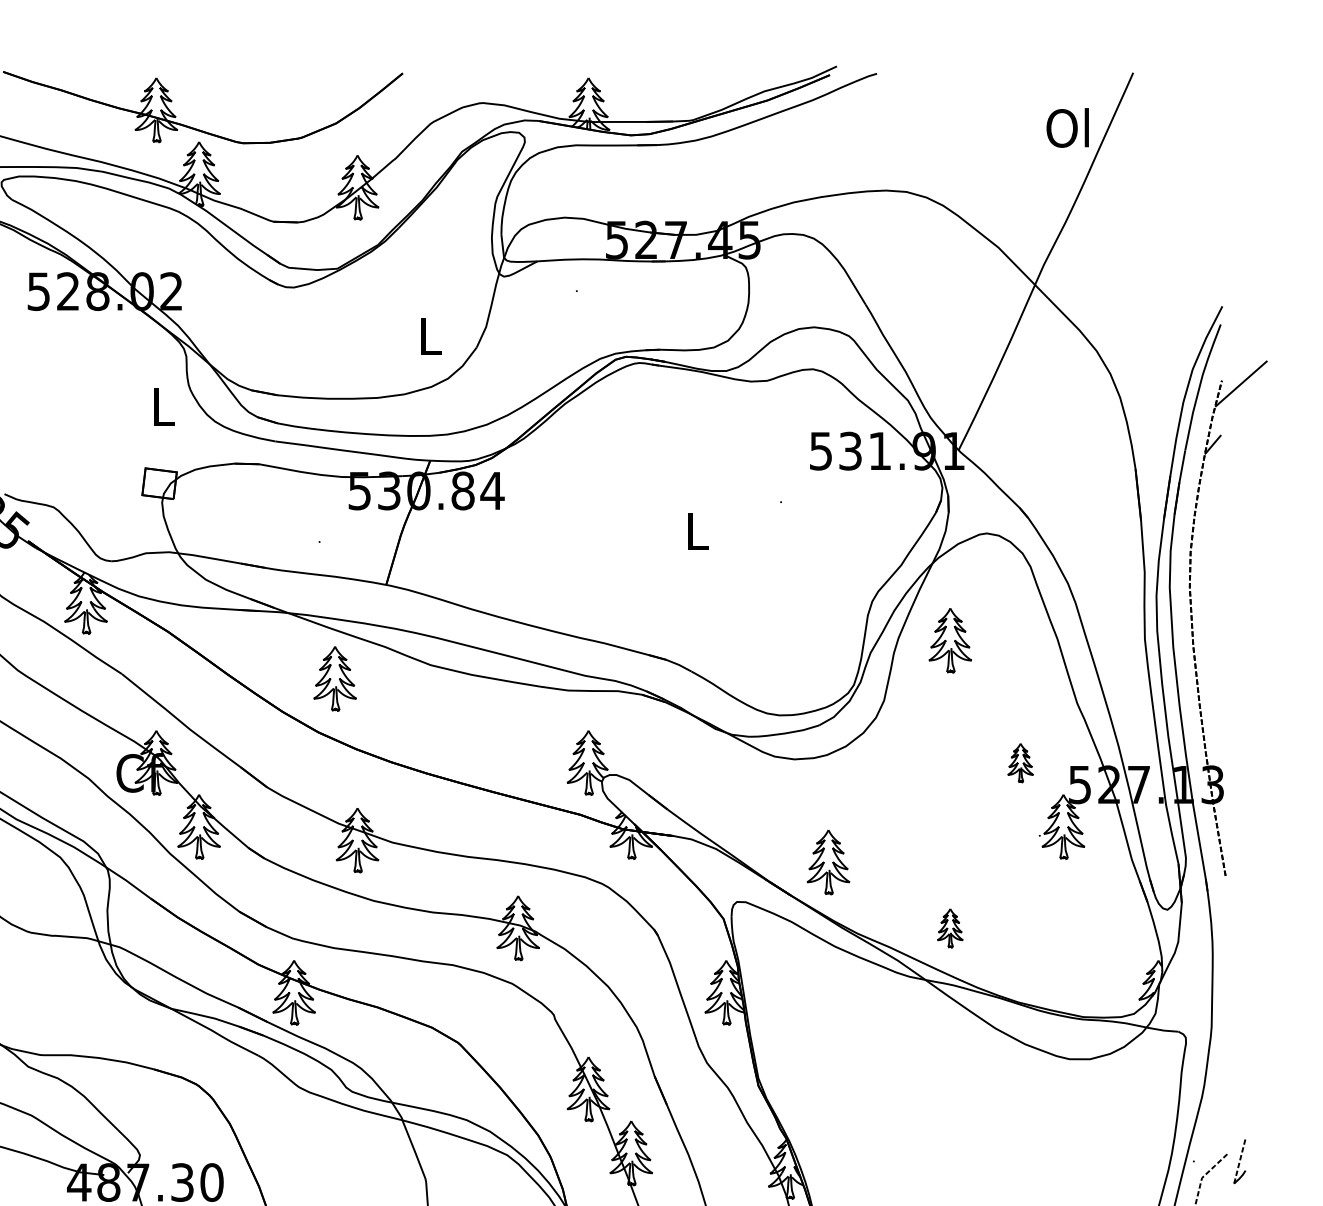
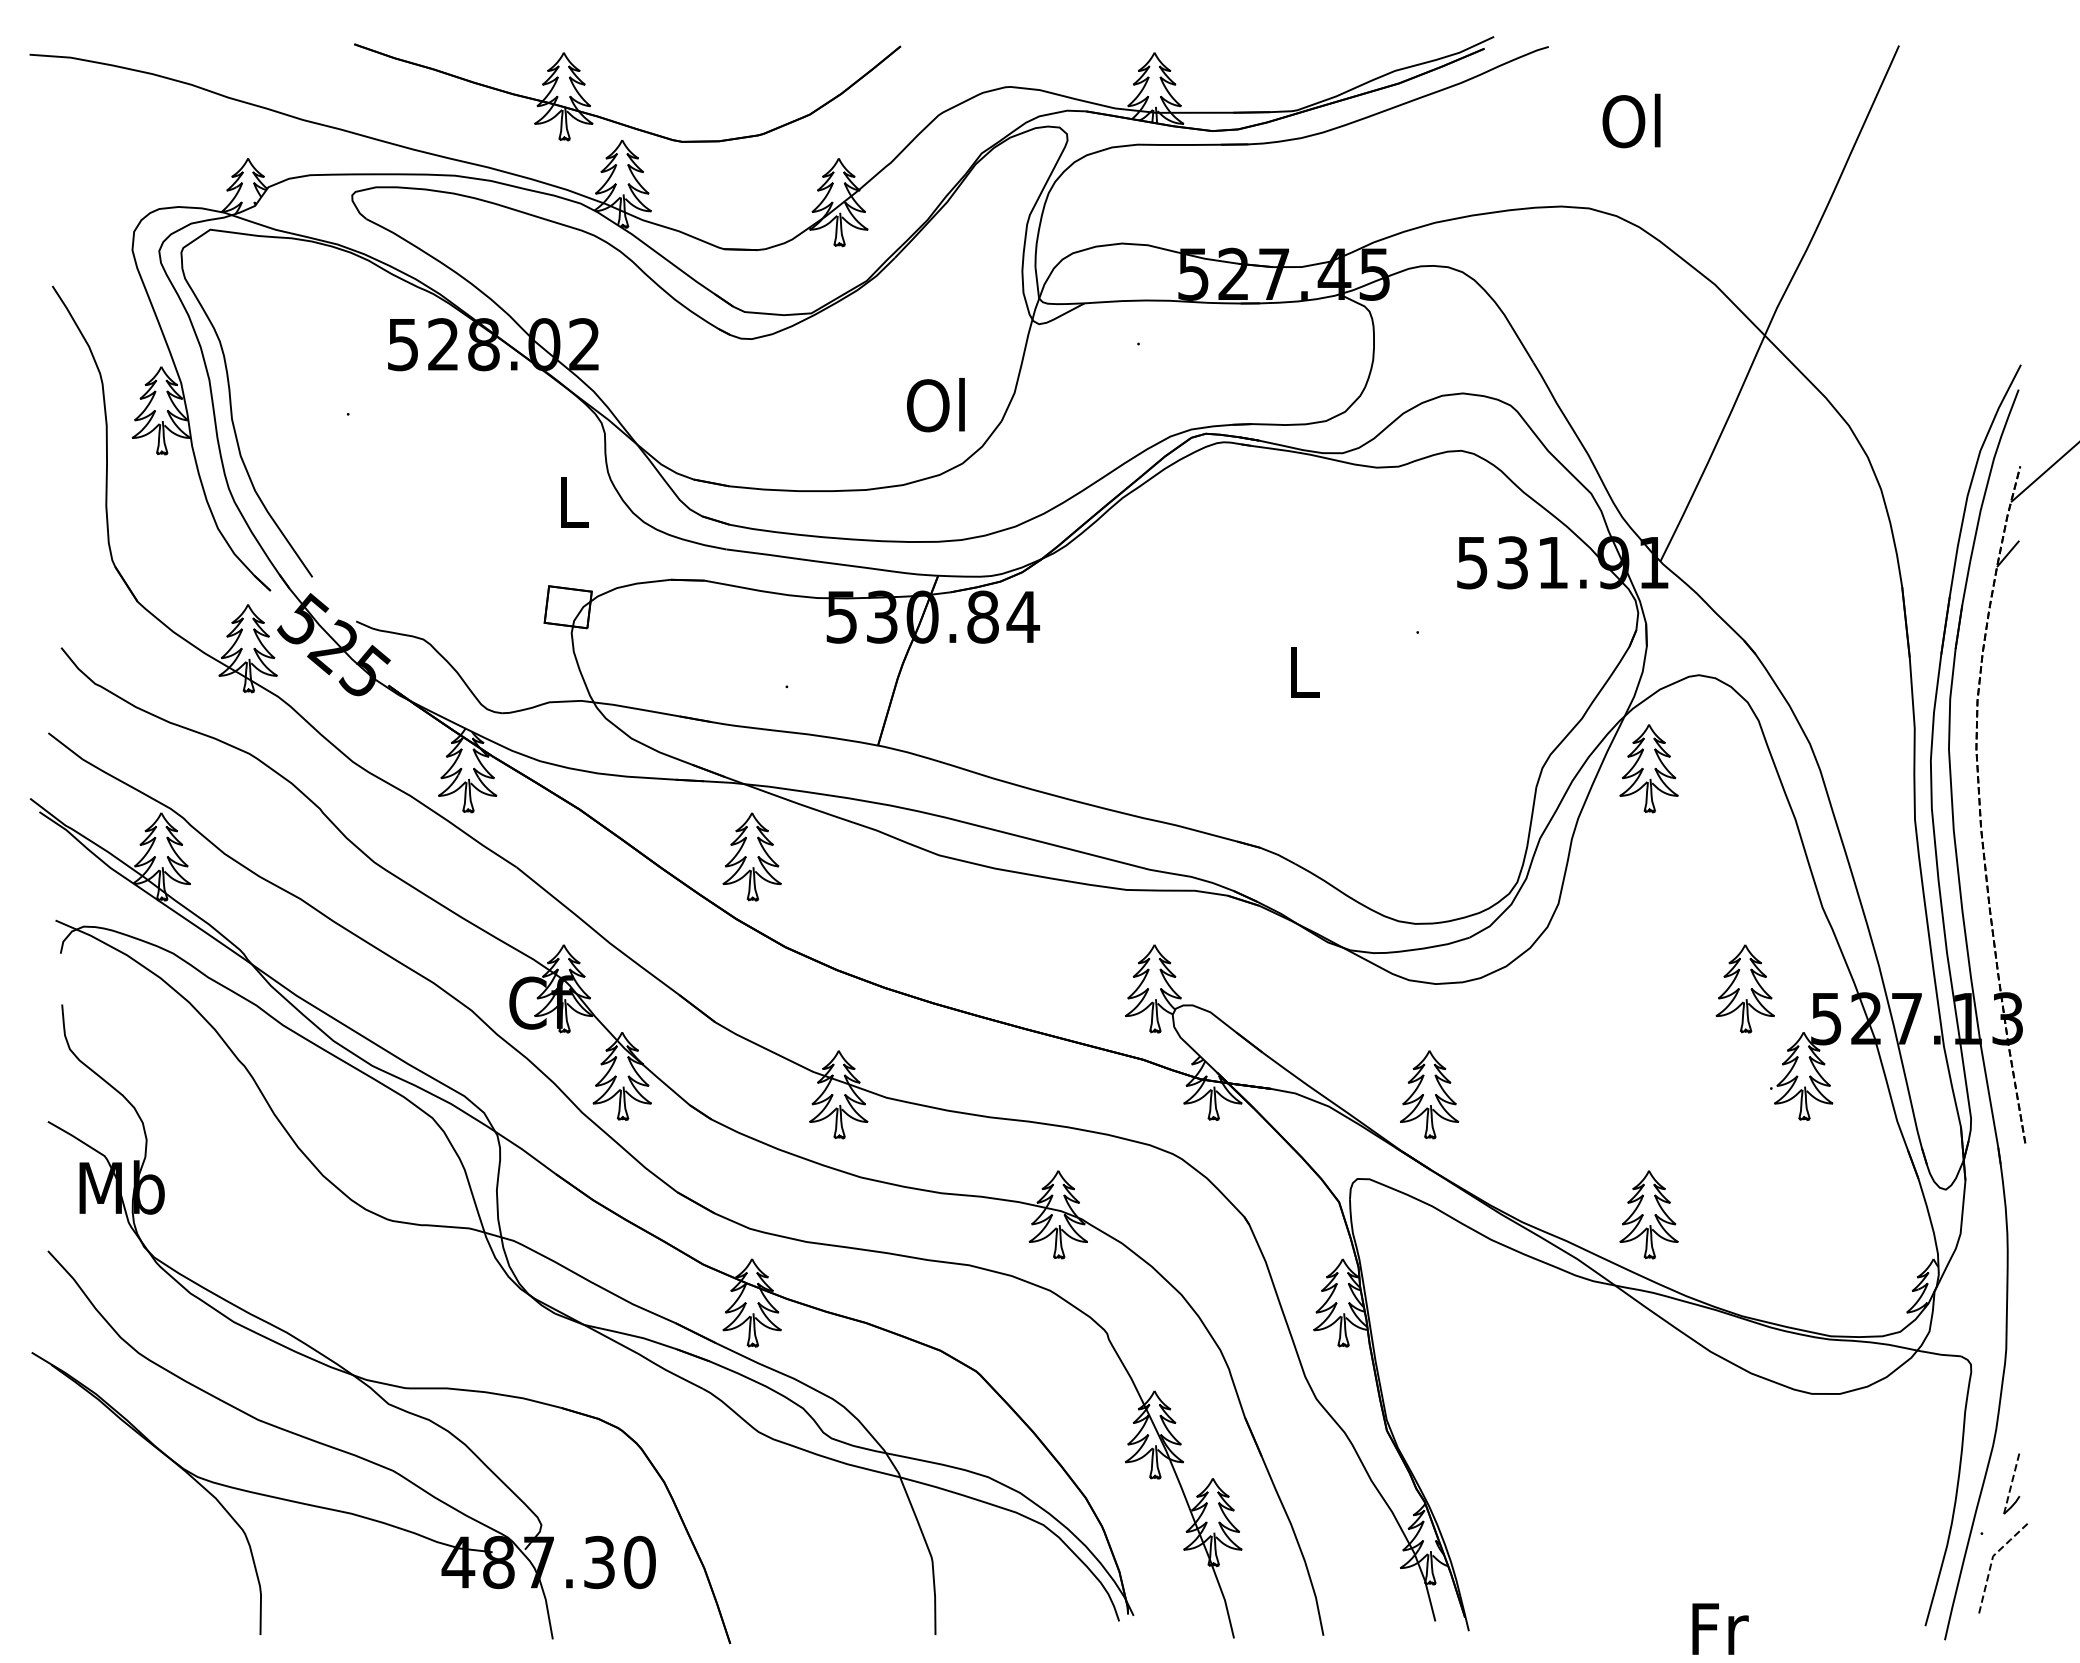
text: (1067, 127) -> (1631, 120), moved
text: (428, 335) -> (935, 404), L -> Ol
part: (949, 640) -> (1648, 768), moved
part: (334, 678) -> (751, 856), moved
part: (1020, 762) -> (1744, 988), size x1.67
part: (828, 862) -> (1429, 1094), moved
part: (949, 927) -> (1648, 1214), size x1.67
part: (1239, 1161) -> (2011, 1483), moved

